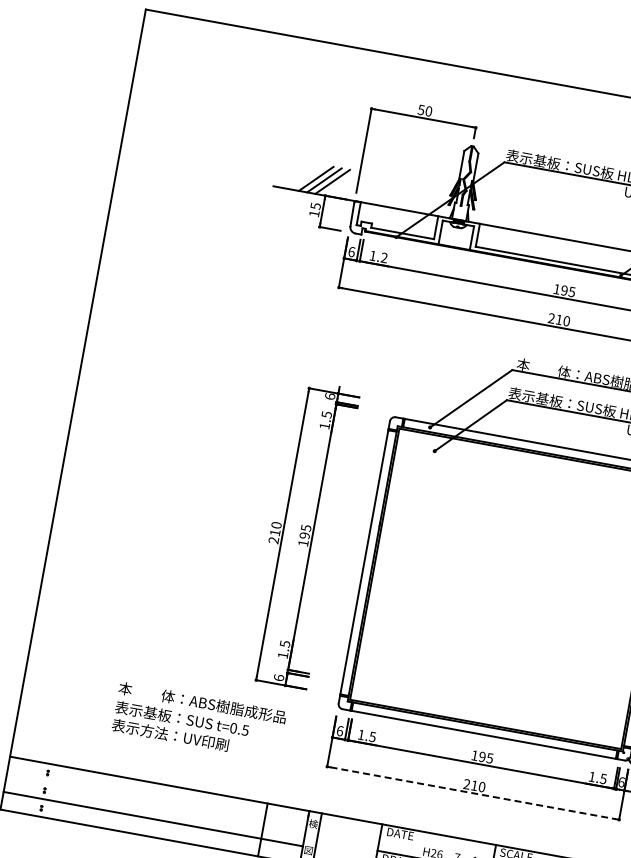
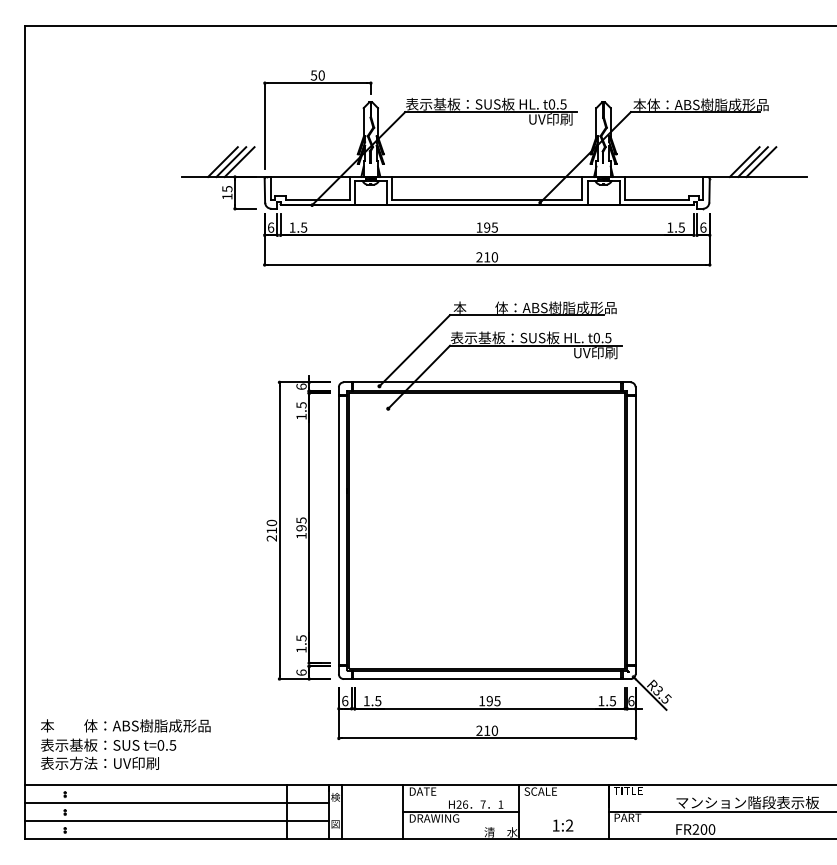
text: (383, 257) -> (303, 227), 1.2 -> 1.5
part: (301, 534) -> (298, 527), moved
text: (198, 721) -> (125, 744), moved
line: (473, 793) -> (487, 738), dashed -> solid
line: (156, 801) -> (177, 803), added

